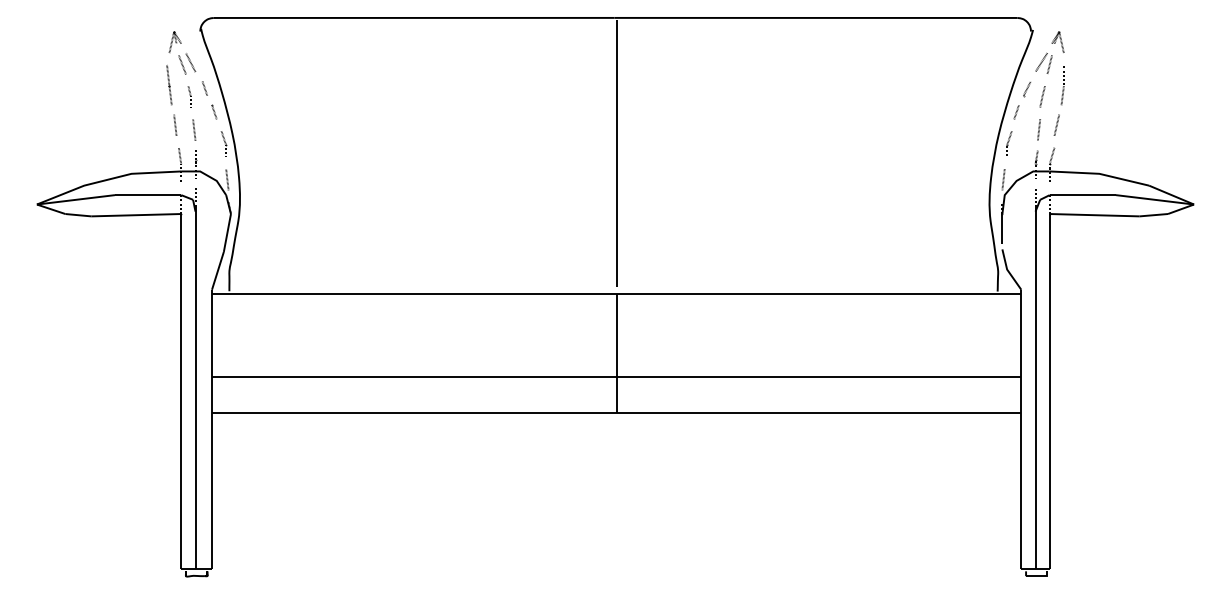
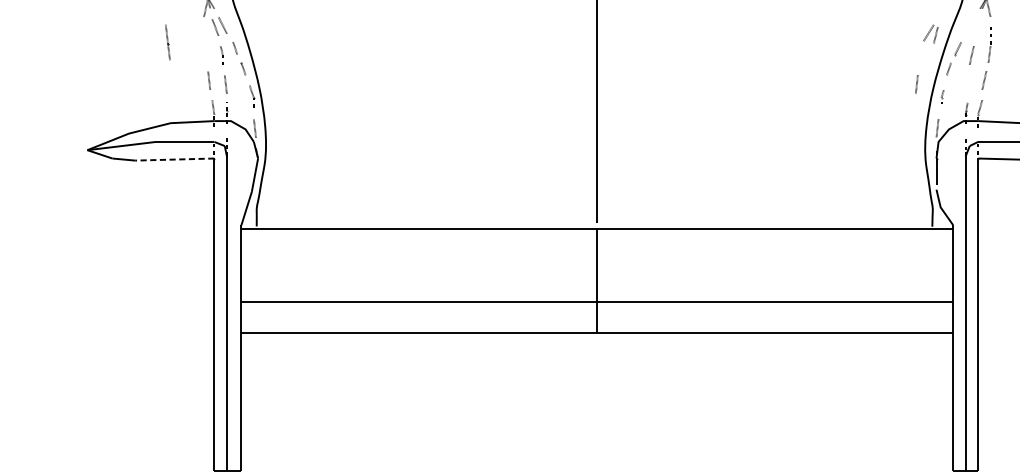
part: (1043, 62) -> (930, 33), moved
line: (169, 85) -> (167, 42), moved
line: (1038, 129) -> (916, 84), moved
part: (1009, 143) -> (942, 96), size x0.6
line: (136, 215) -> (175, 159), solid -> dashed

